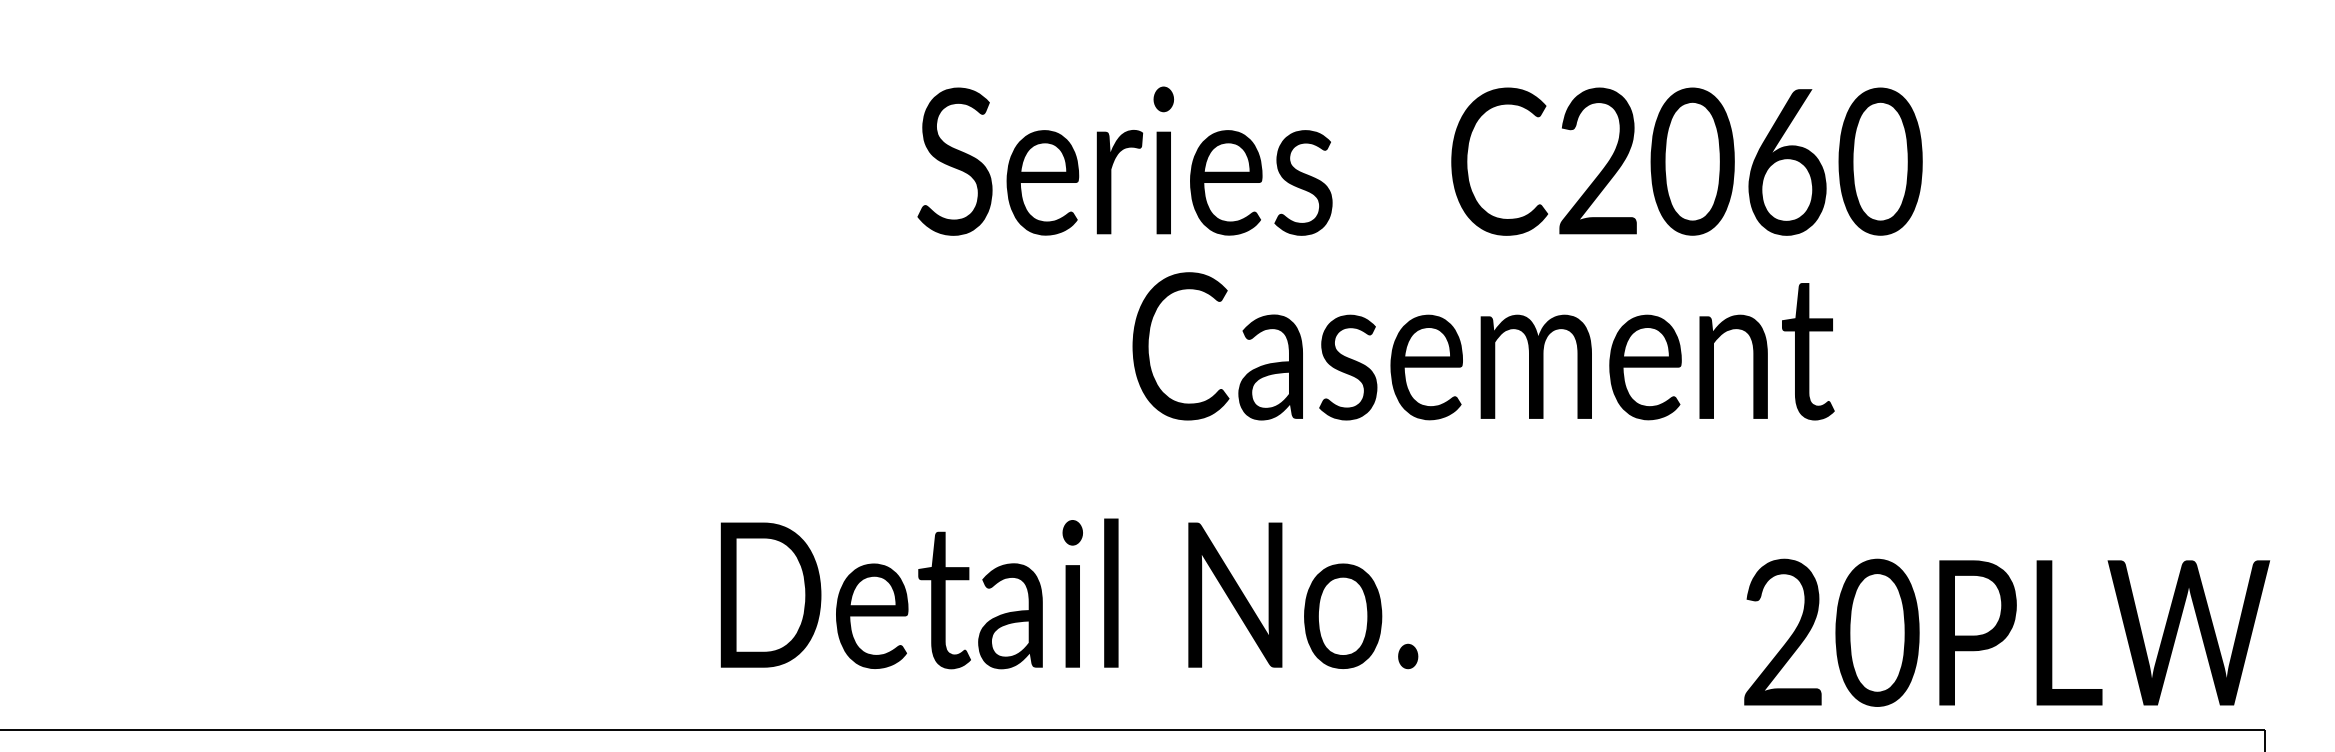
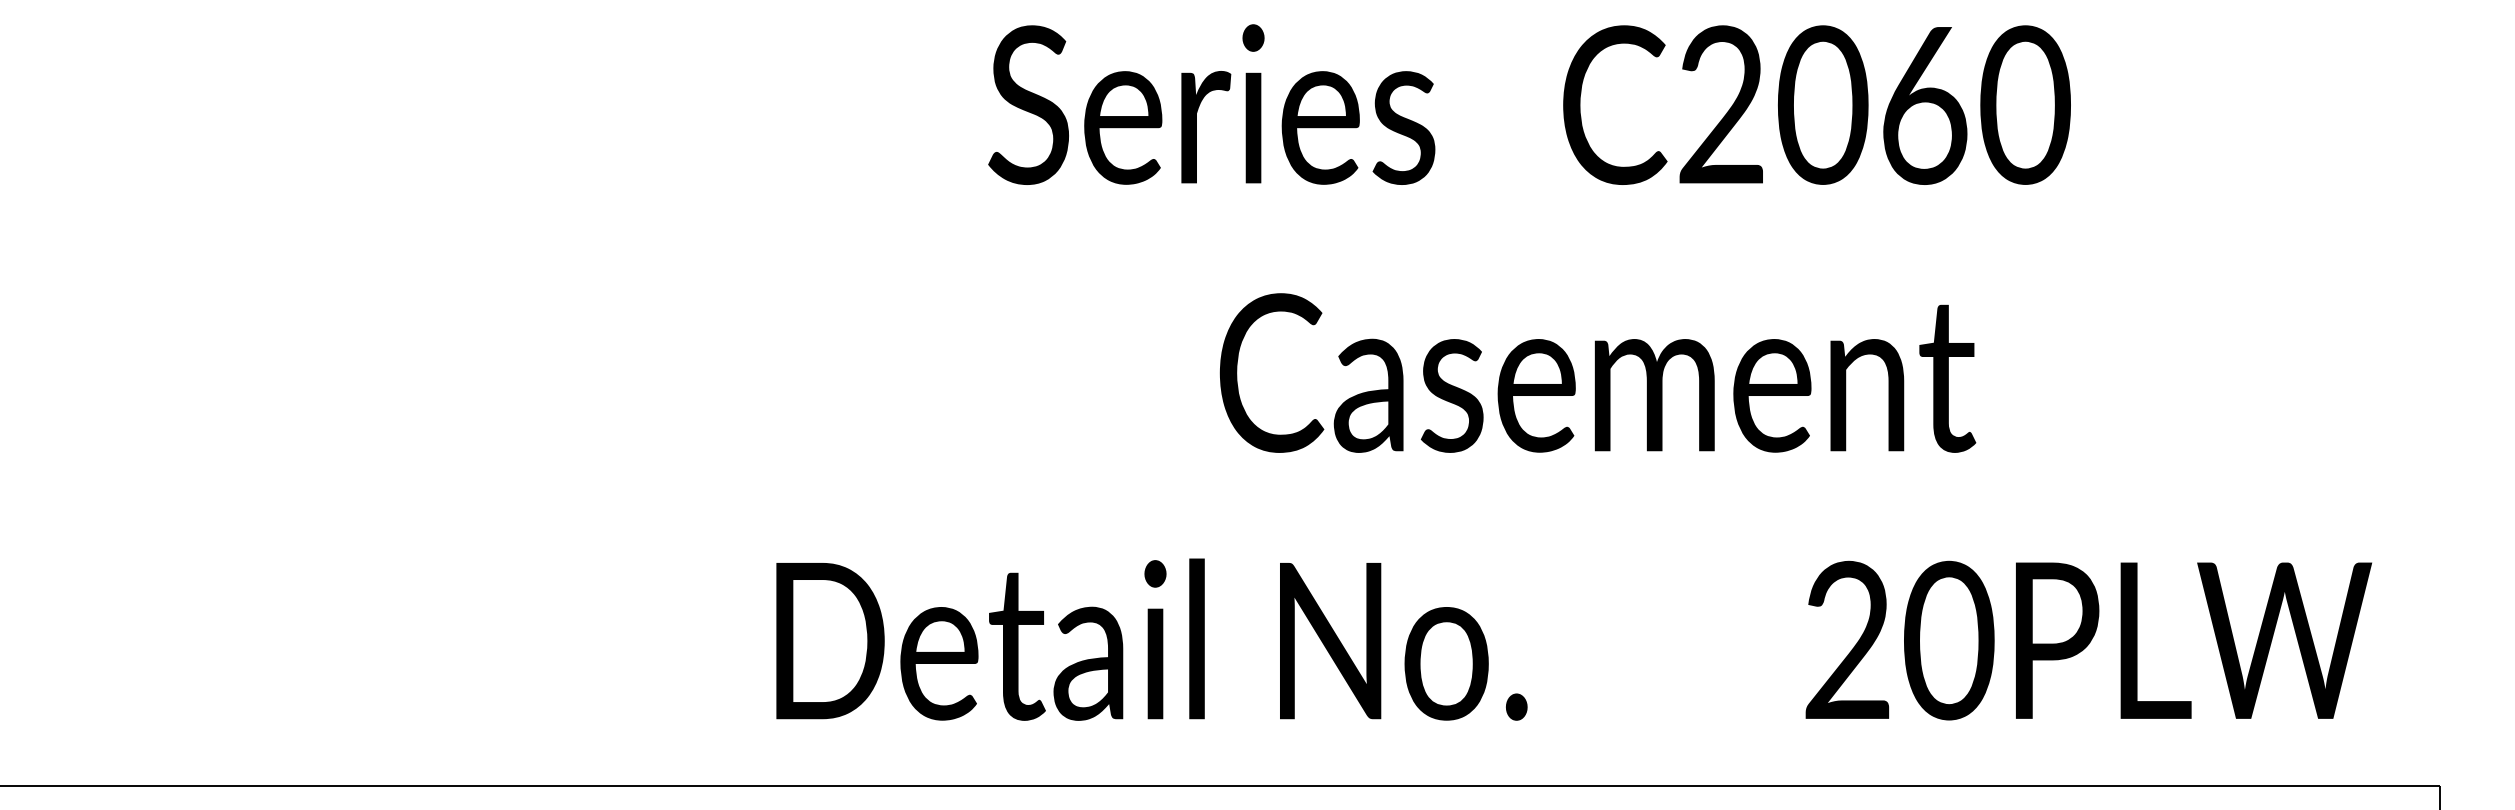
text: (1420, 161) -> (1529, 104), moved
text: (2006, 632) -> (2088, 640), moved

